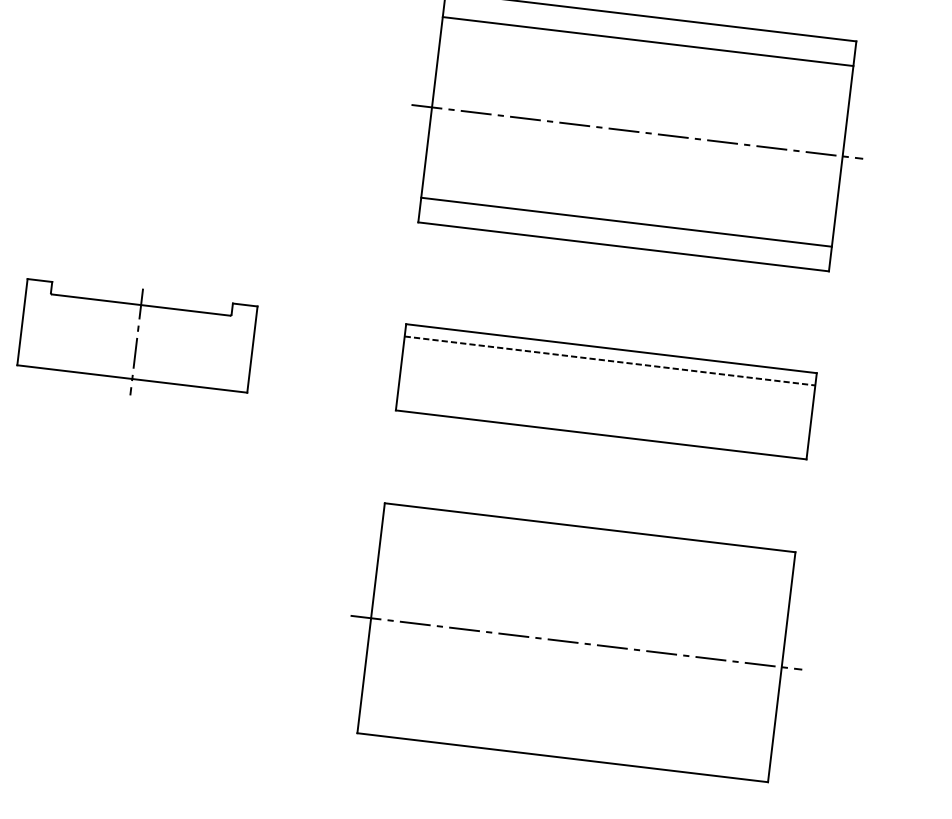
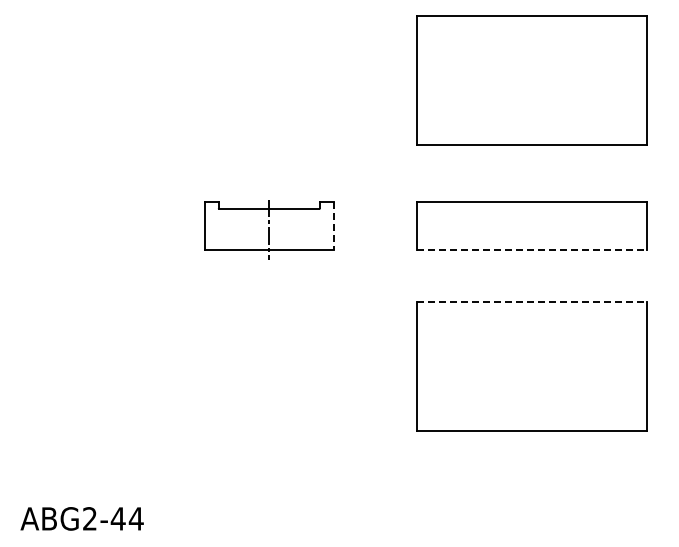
line: (648, 40) -> (532, 29), removed
line: (636, 131) -> (531, 80), removed
line: (627, 222) -> (532, 131), removed
line: (251, 350) -> (333, 226), solid -> dashed
line: (610, 360) -> (532, 208), removed
line: (601, 435) -> (532, 250), solid -> dashed
line: (590, 528) -> (532, 302), solid -> dashed
line: (575, 642) -> (531, 366), removed

